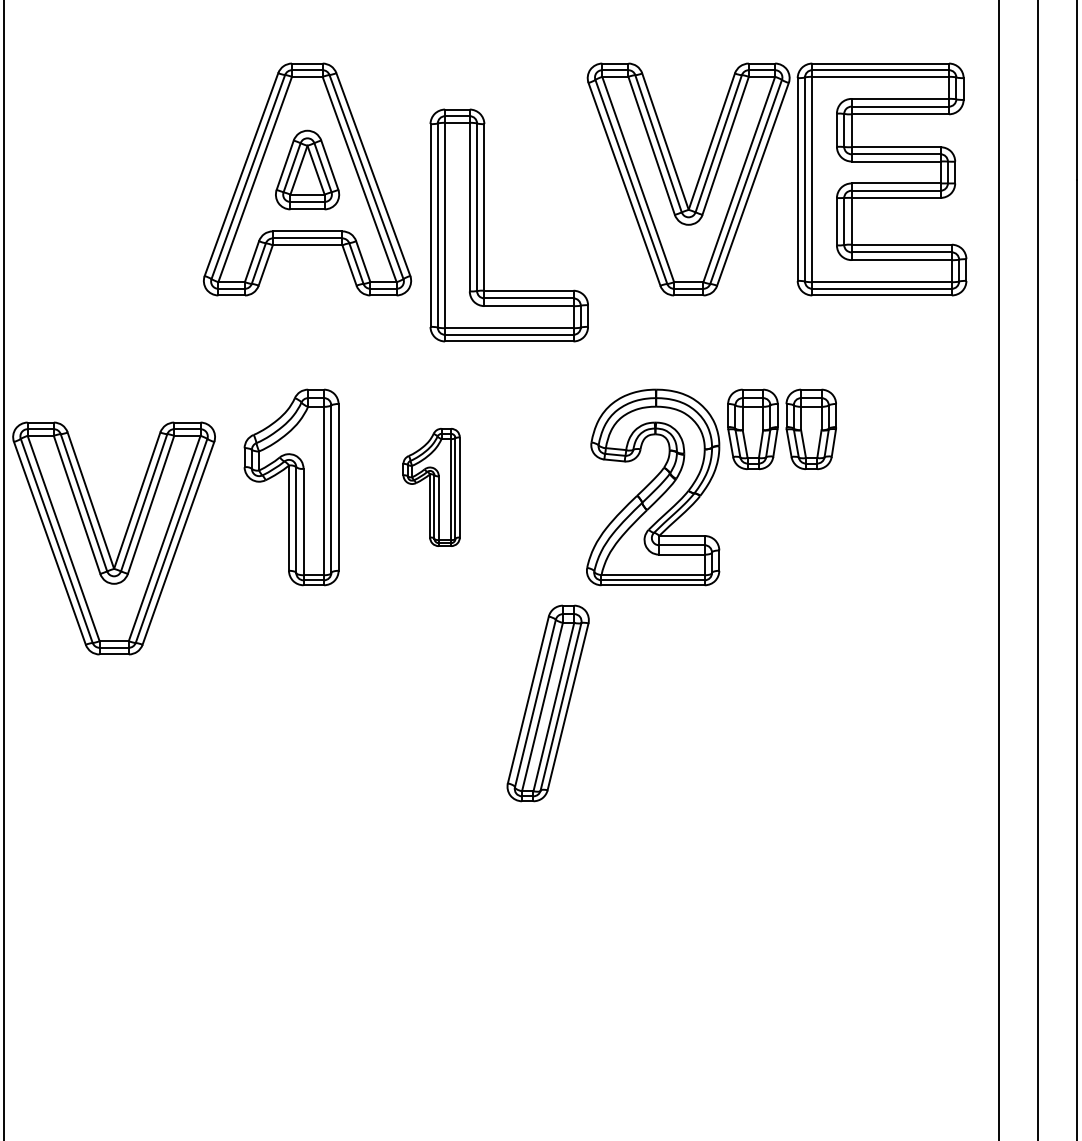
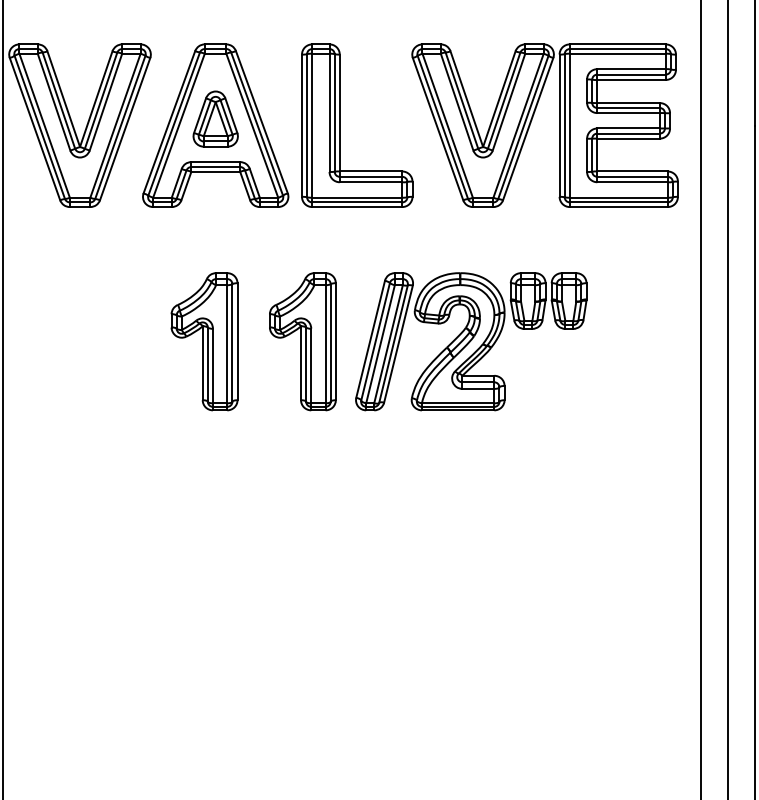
part: (484, 225) -> (339, 125), moved
part: (431, 487) -> (302, 341), size x1.67
part: (105, 539) -> (73, 126), moved
part: (547, 703) -> (384, 341), moved

